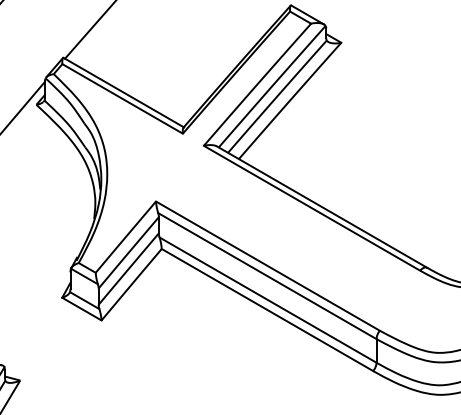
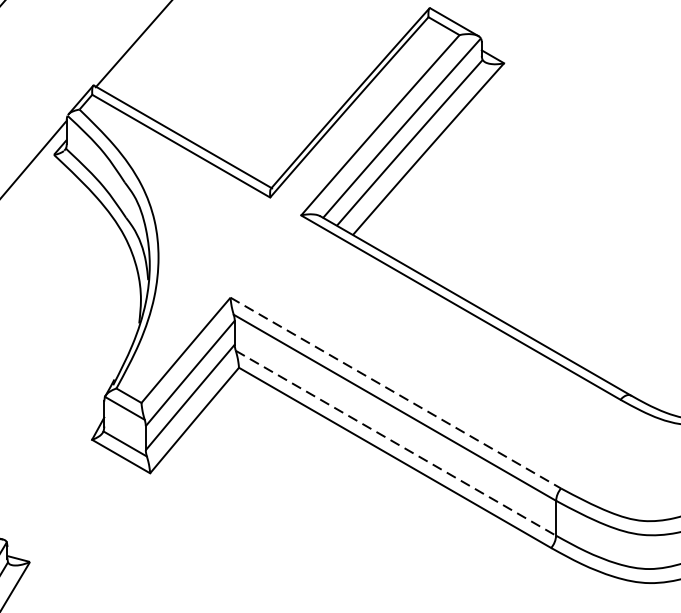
line: (268, 266) -> (396, 393), solid -> dashed
line: (268, 300) -> (396, 443), solid -> dashed

